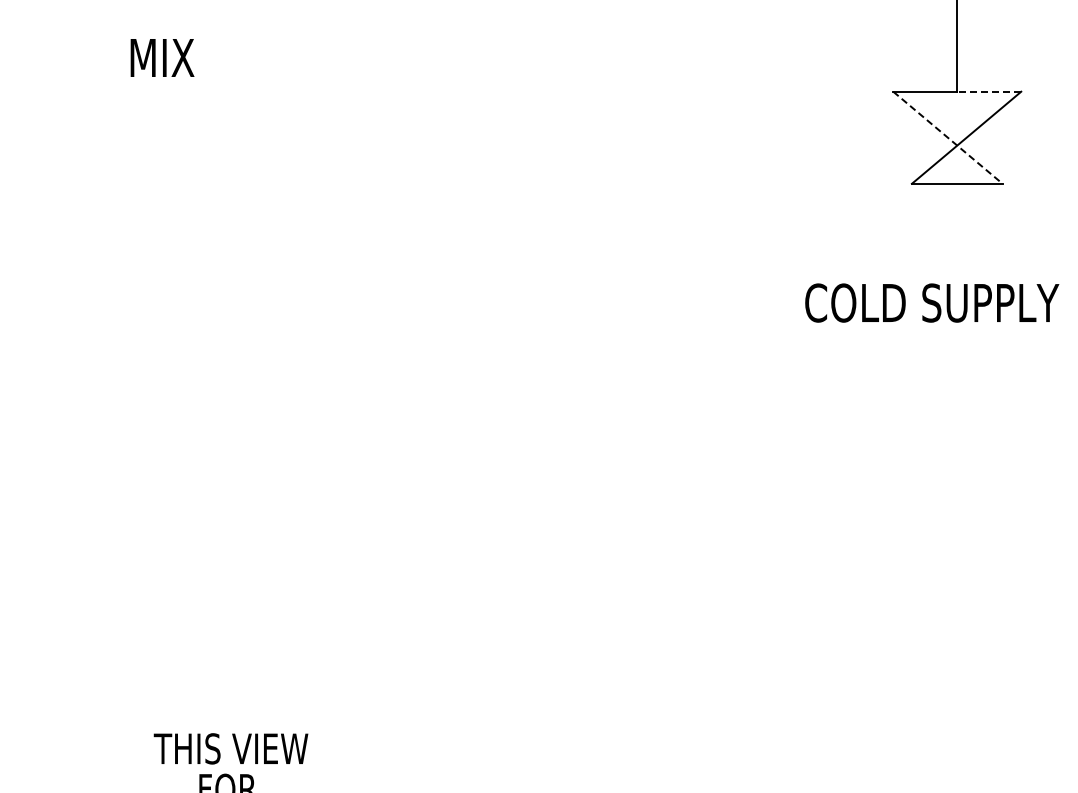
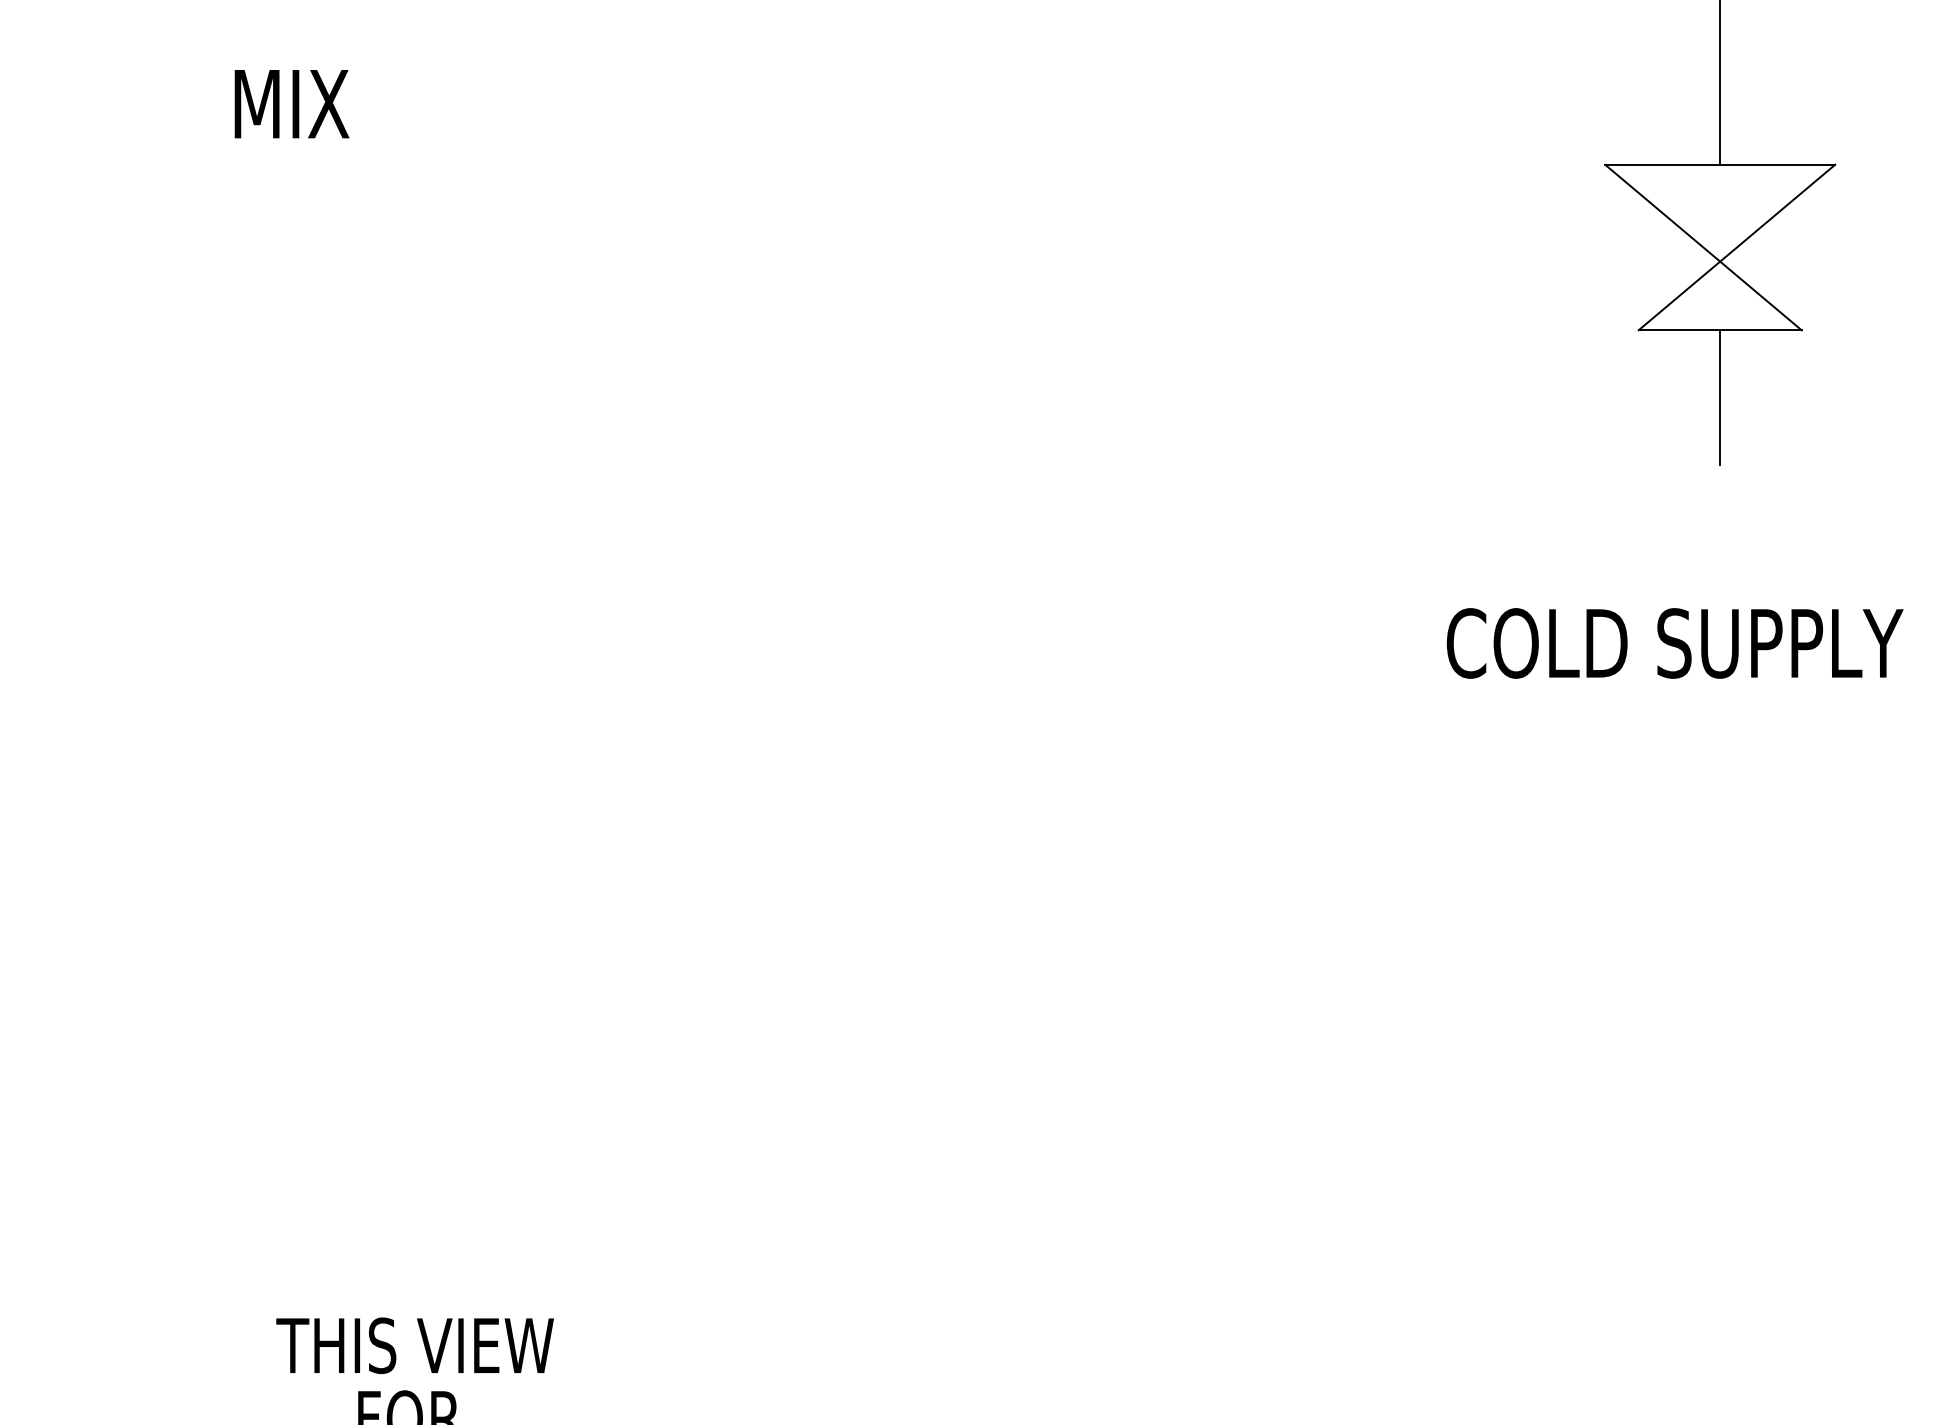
line: (988, 91) -> (1776, 164), dashed -> solid
line: (948, 138) -> (1704, 248), dashed -> solid
line: (957, 220) -> (1720, 396), added
text: (932, 302) -> (1675, 642), moved

